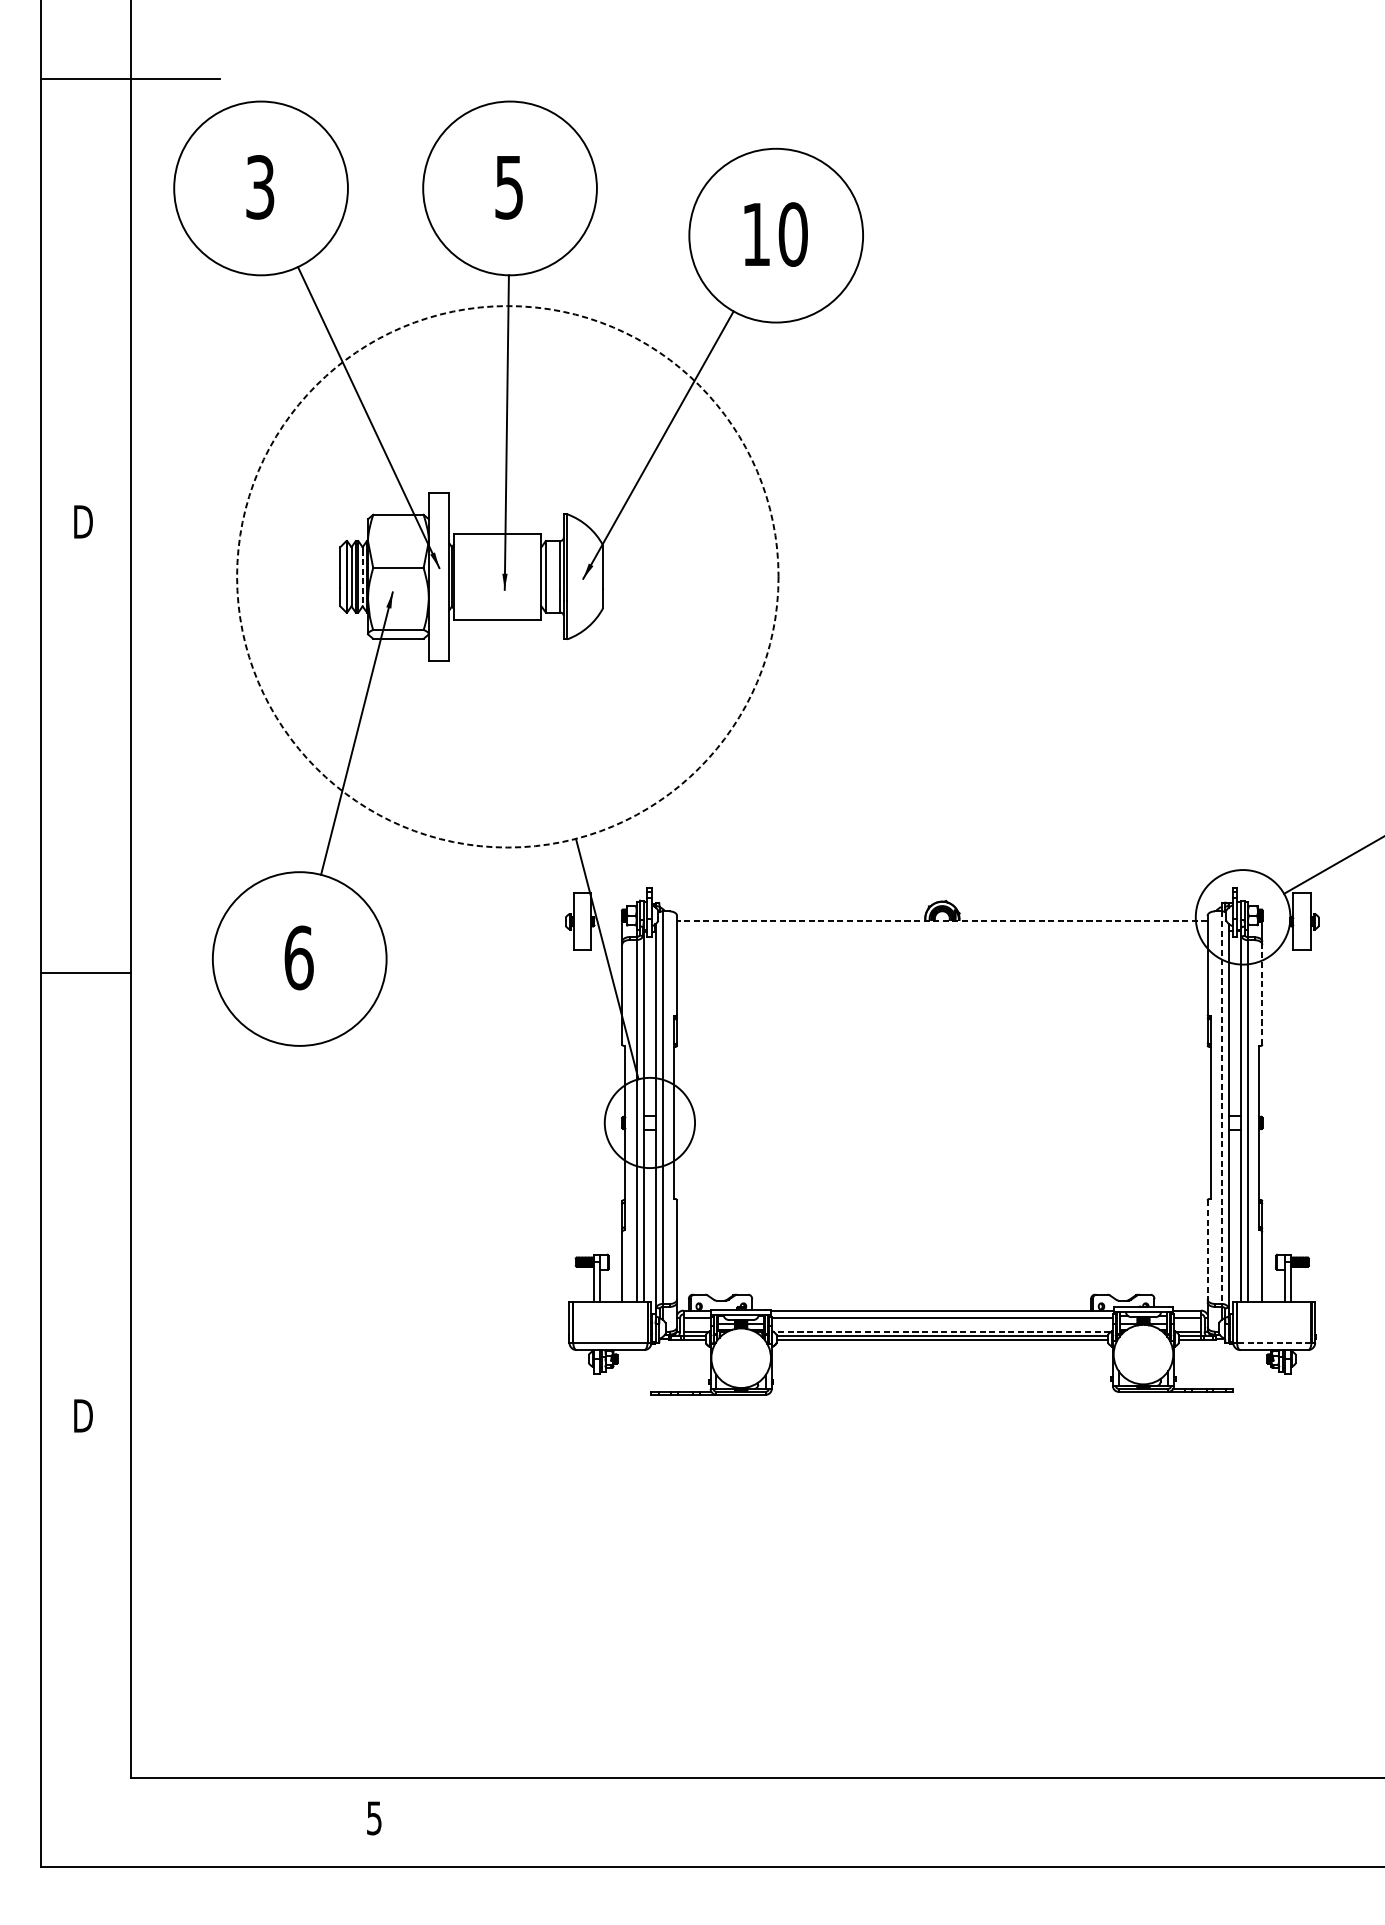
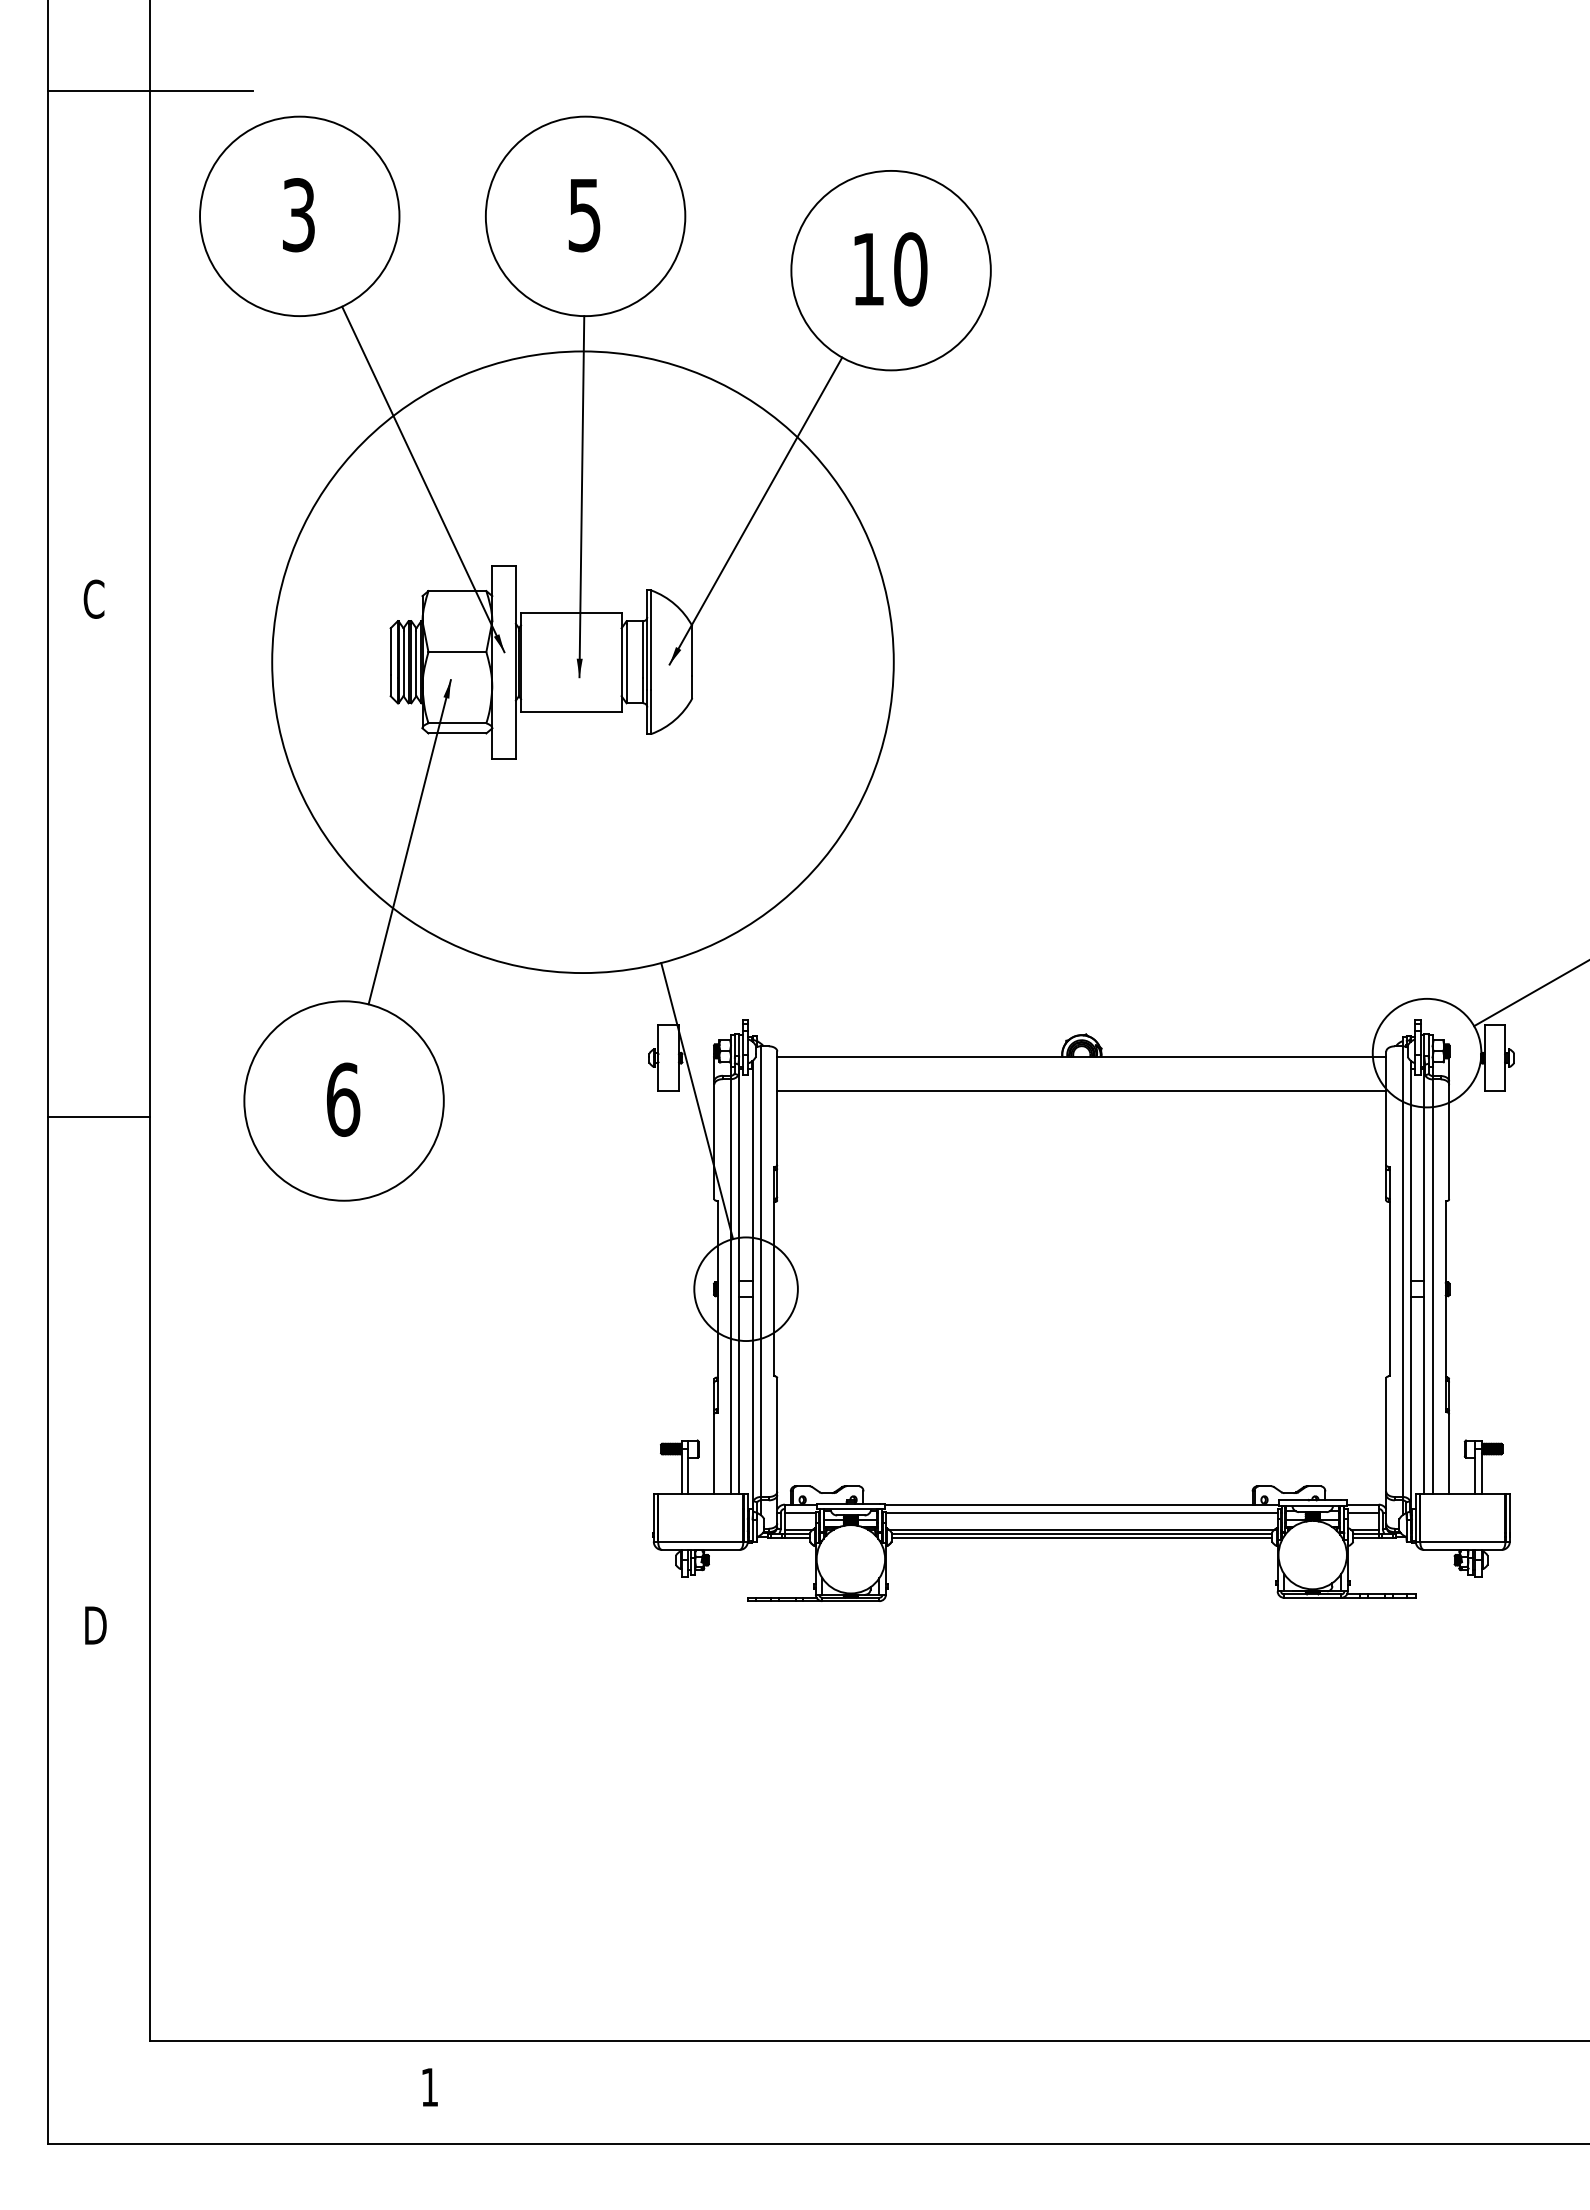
text: (82, 521) -> (94, 598), D -> C
line: (362, 577) -> (416, 663), dashed -> solid
circle: (507, 577) -> (582, 662), dashed -> solid
line: (942, 921) -> (1081, 1057), dashed -> solid
line: (942, 950) -> (1081, 1091), added
line: (1262, 994) -> (1449, 1141), dashed -> solid
line: (1221, 1108) -> (1402, 1272), dashed -> solid
line: (1207, 1249) -> (1386, 1434), dashed -> solid
line: (942, 1332) -> (1081, 1529), dashed -> solid
line: (1273, 1342) -> (1462, 1541), dashed -> solid
text: (374, 1818) -> (429, 2087), 5 -> 1

